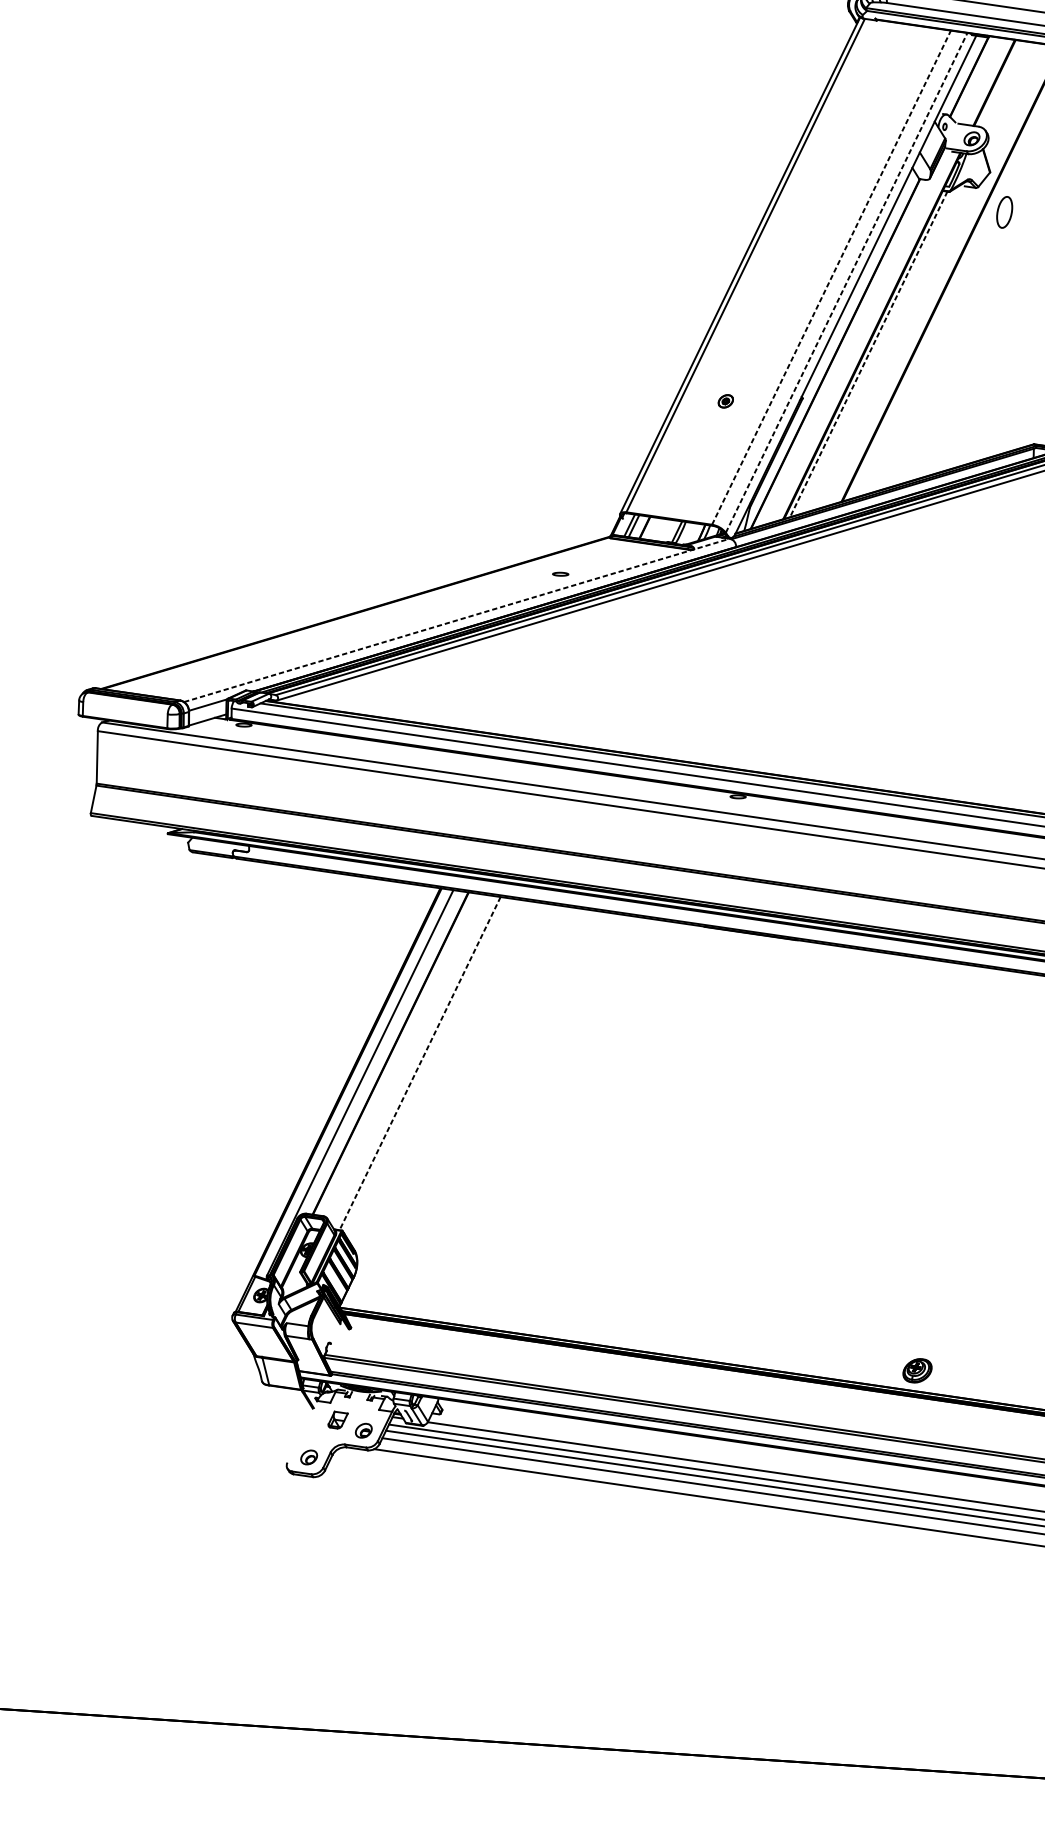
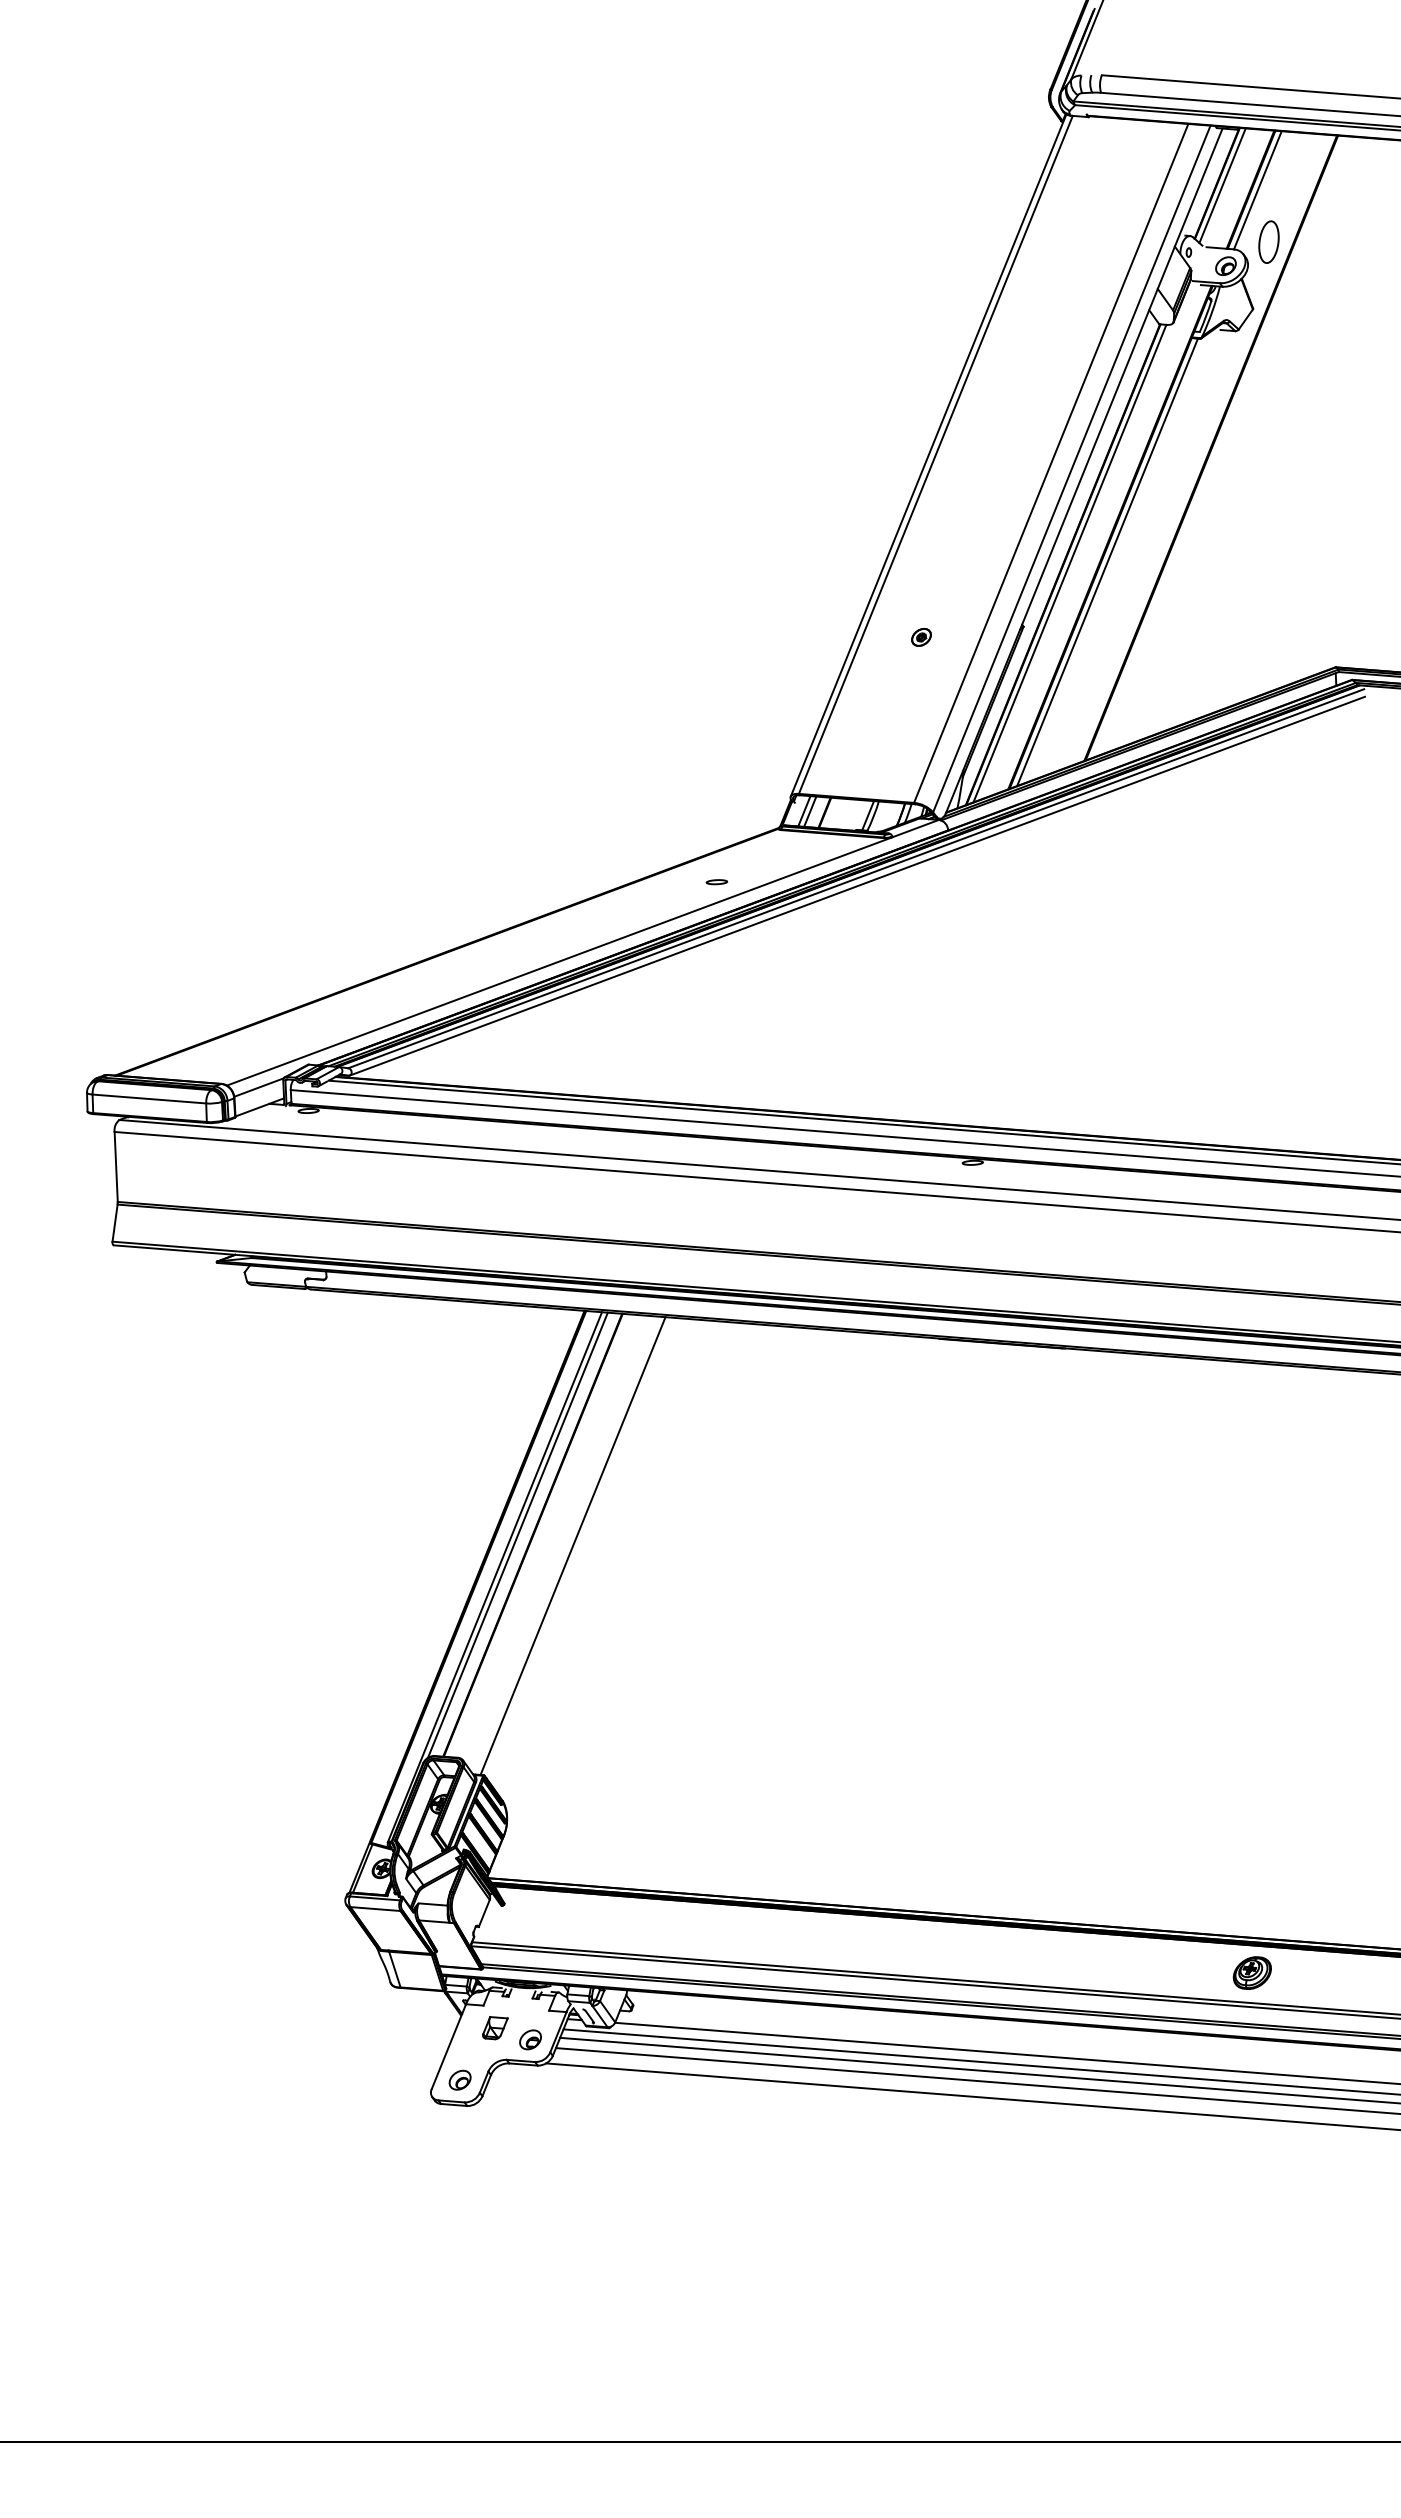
line: (973, 78) -> (1222, 185), added
line: (999, 83) -> (1257, 190), added
part: (1004, 211) -> (1268, 241), moved
line: (831, 277) -> (1051, 462), dashed -> solid
line: (847, 282) -> (1072, 468), dashed -> solid
line: (840, 353) -> (1069, 563), added
line: (868, 354) -> (1107, 562), dashed -> solid
line: (456, 620) -> (582, 952), dashed -> solid
line: (125, 707) -> (149, 1098), added
line: (379, 1052) -> (517, 1534), added
line: (420, 1063) -> (573, 1546), dashed -> solid
line: (334, 1333) -> (483, 1912), added
part: (916, 1370) -> (1251, 1972), moved
line: (302, 1431) -> (448, 2046), added

